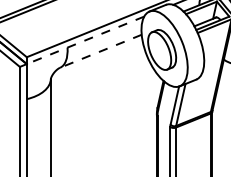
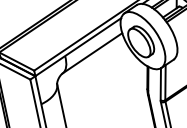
line: (85, 40) -> (78, 47), dashed -> solid
line: (100, 51) -> (92, 53), dashed -> solid

